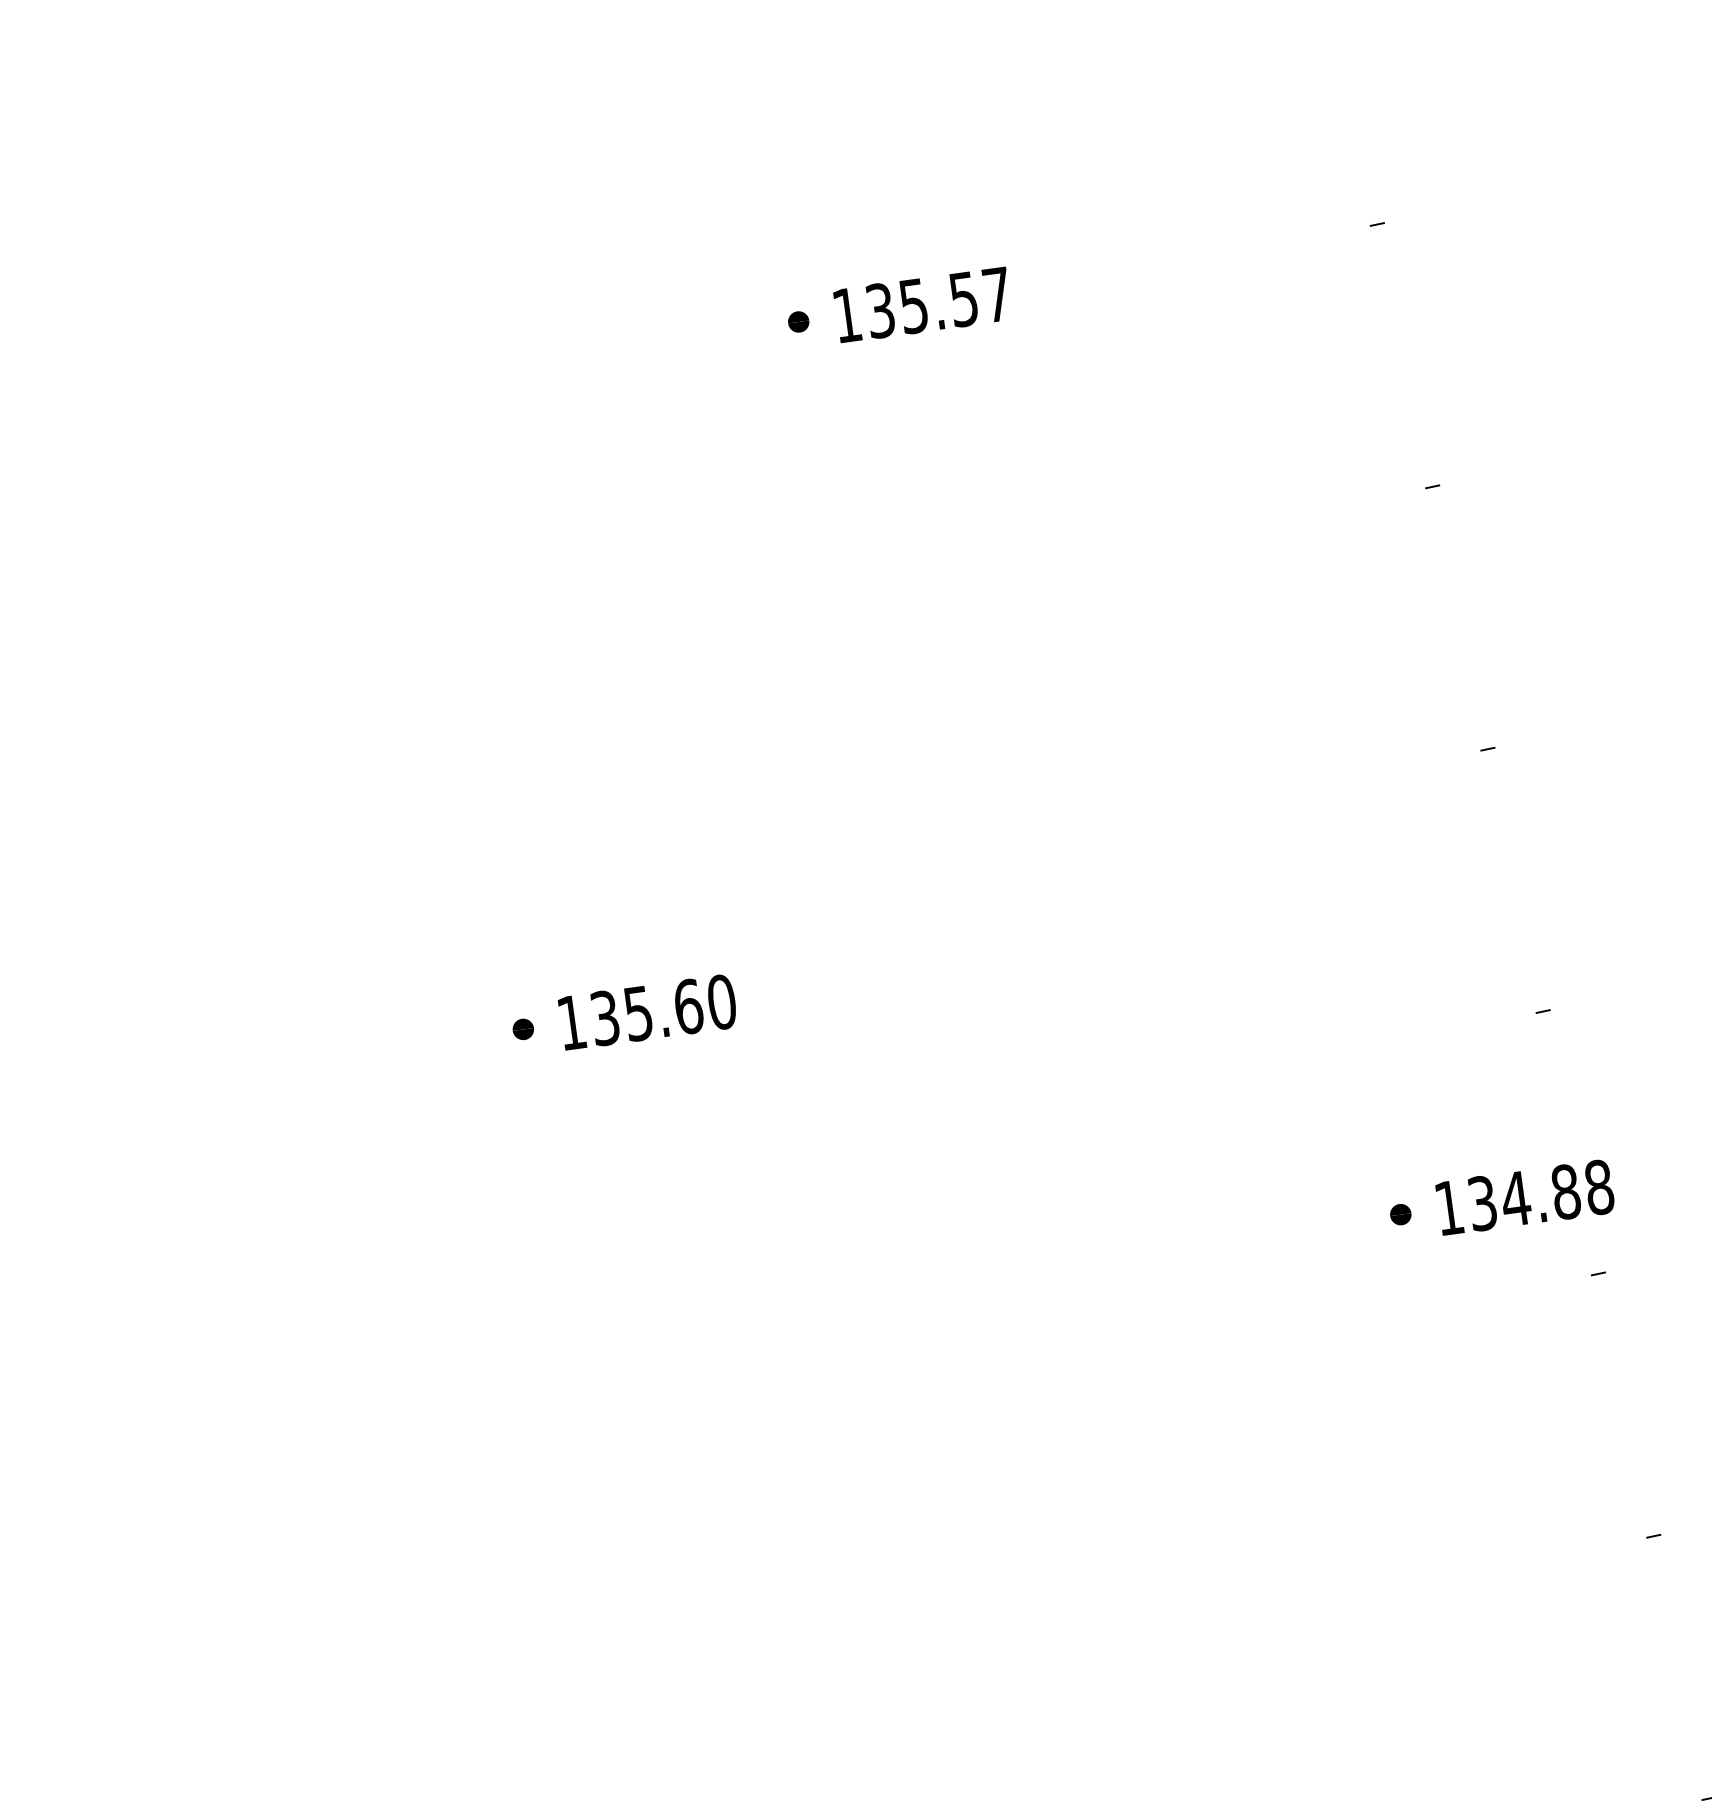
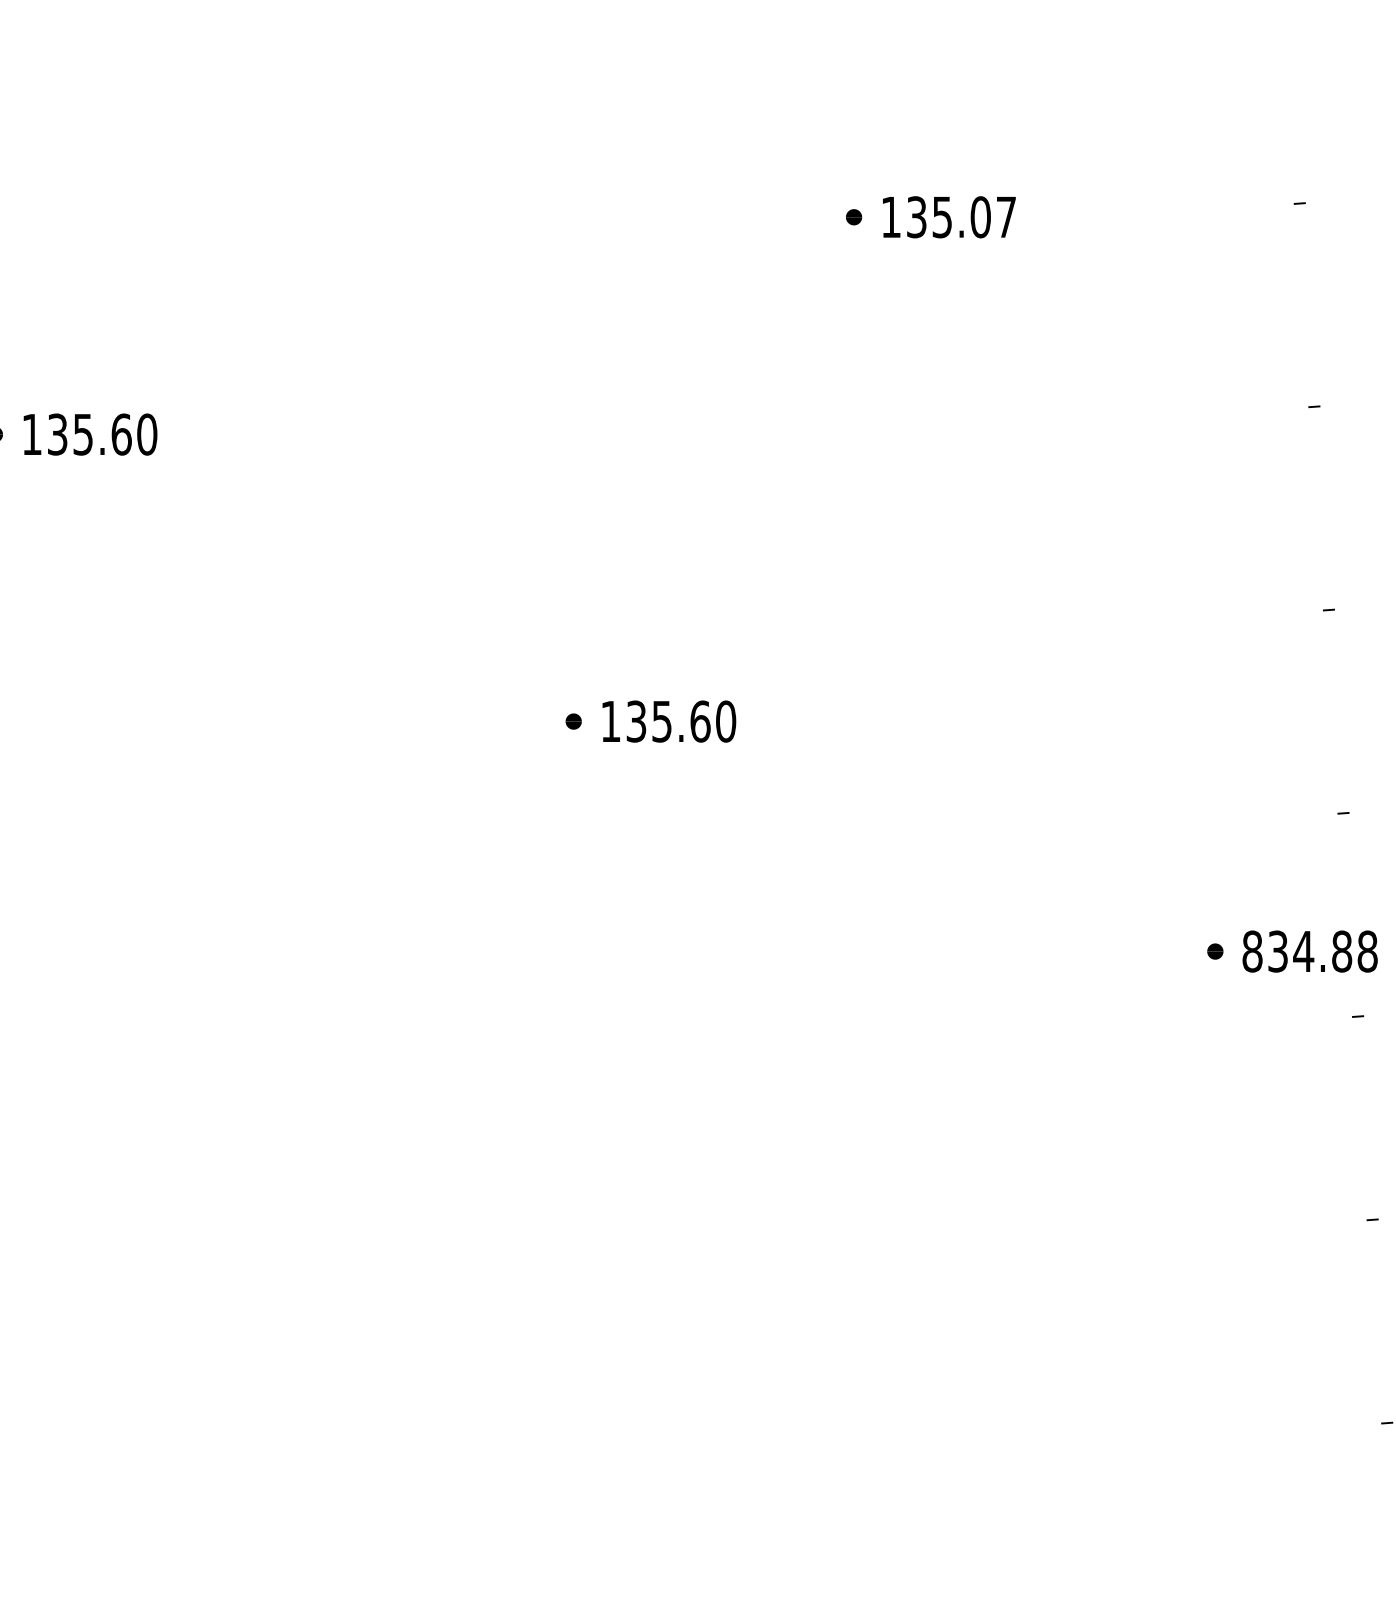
text: (963, 299) -> (980, 217), 135.57 -> 135.07
text: (1449, 1207) -> (1252, 951), 134.88 -> 834.88

